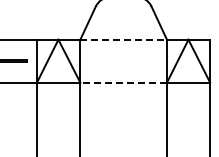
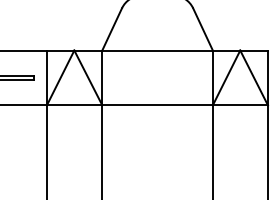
line: (124, 39) -> (158, 50), dashed -> solid
line: (123, 82) -> (157, 105), dashed -> solid

